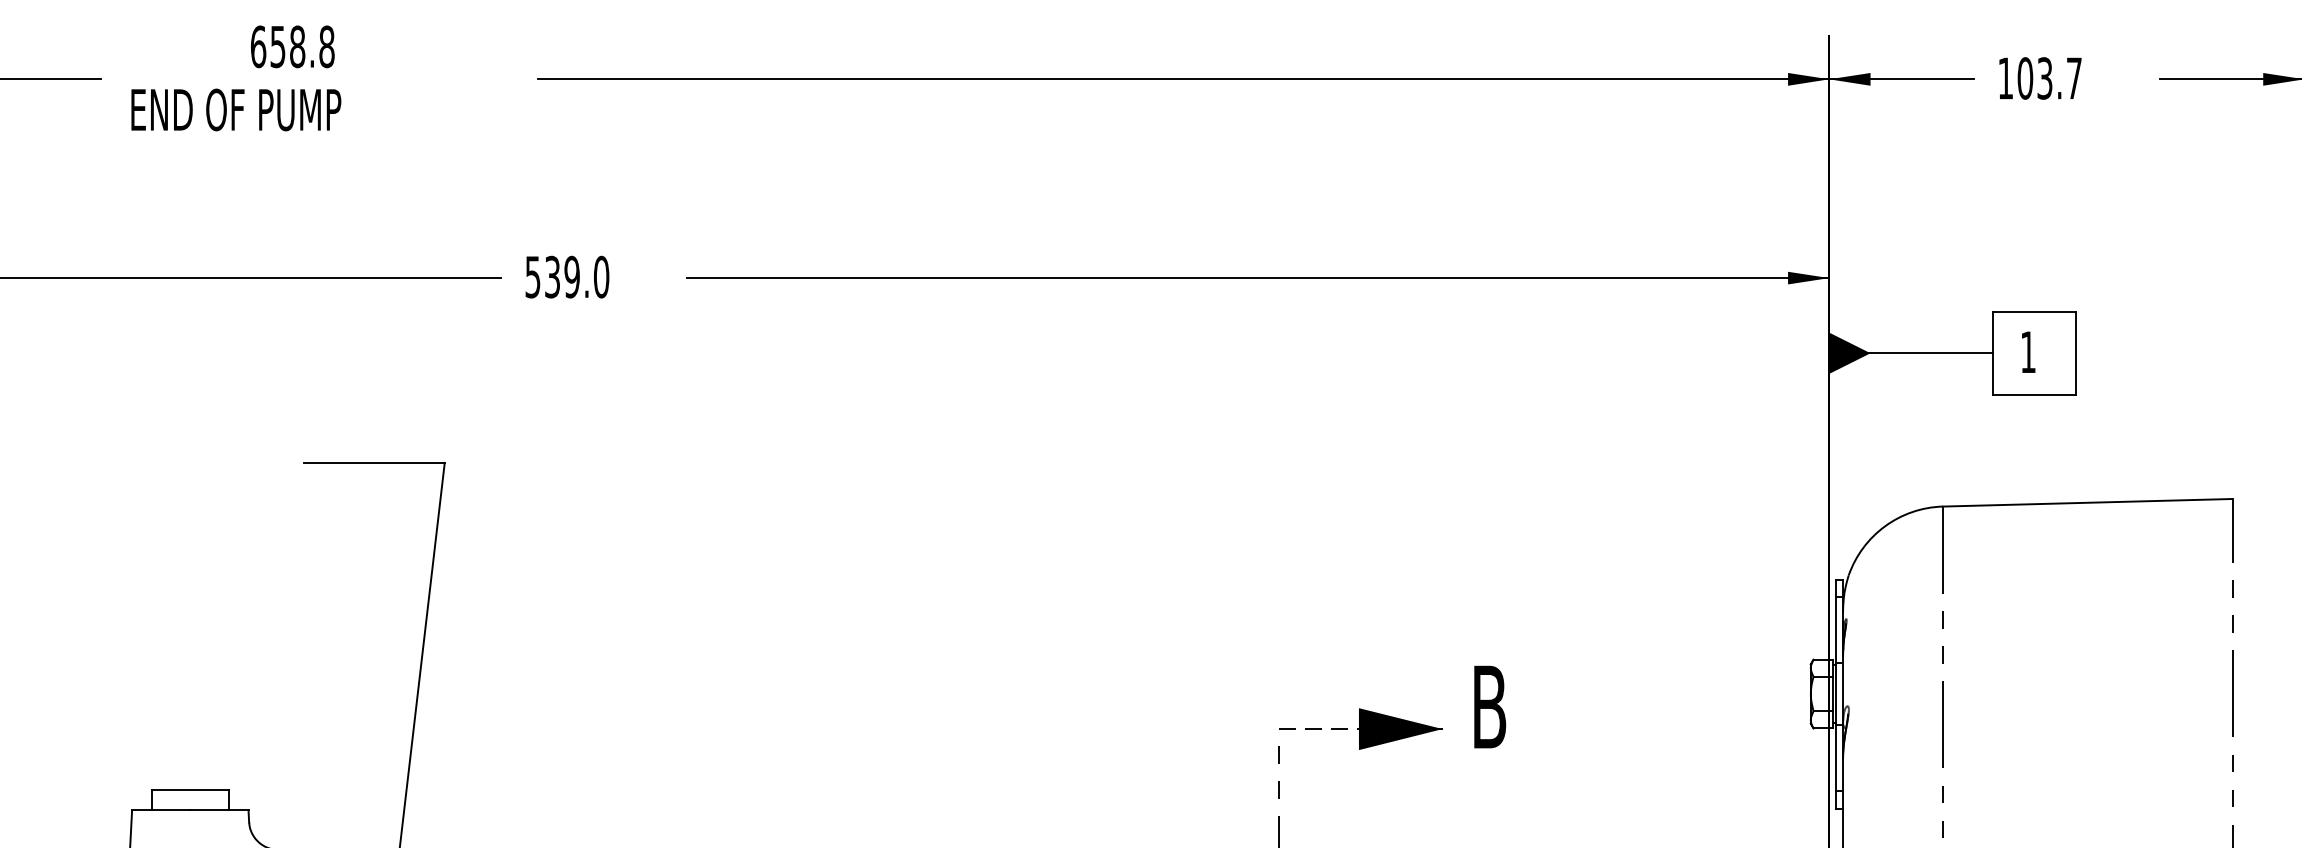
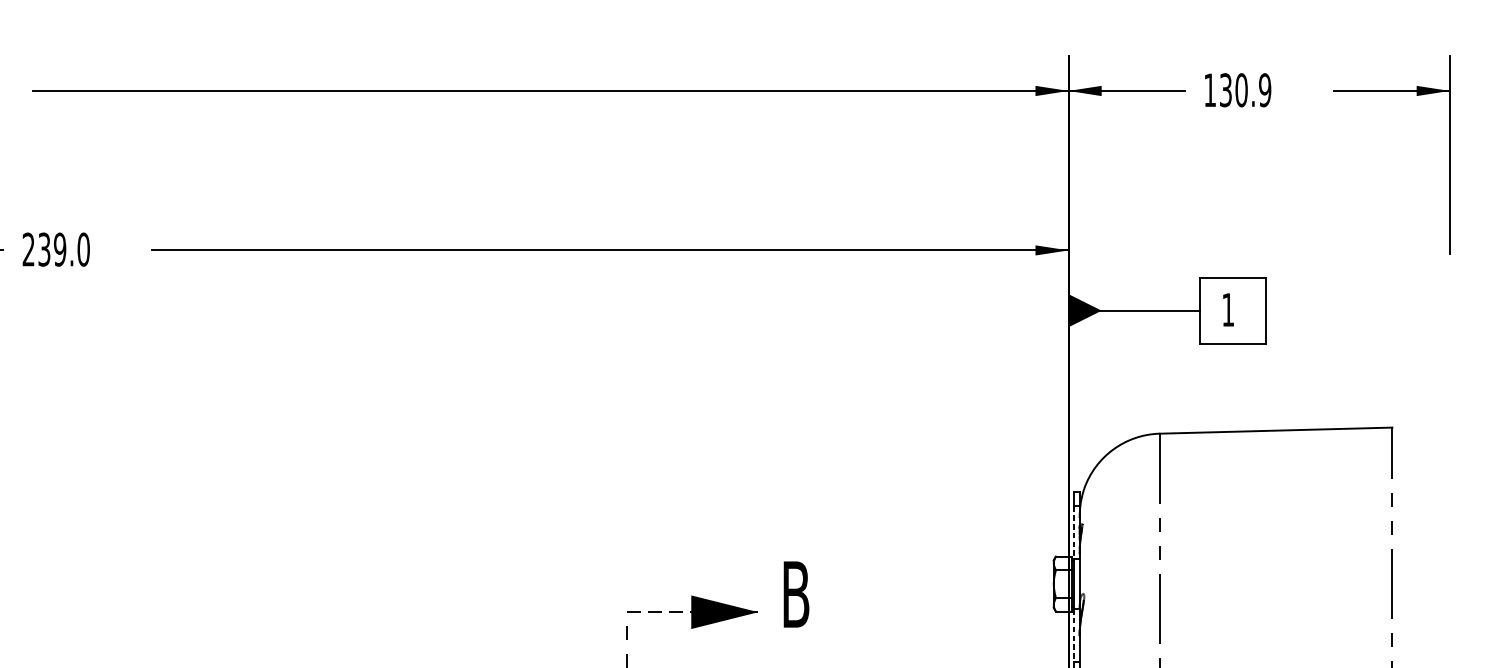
text: (2049, 78) -> (1245, 90), 103.7 -> 130.9
text: (532, 276) -> (28, 249), 539.0 -> 239.0
line: (1835, 630) -> (1073, 533), solid -> dashed
line: (1835, 758) -> (1073, 635), solid -> dashed

